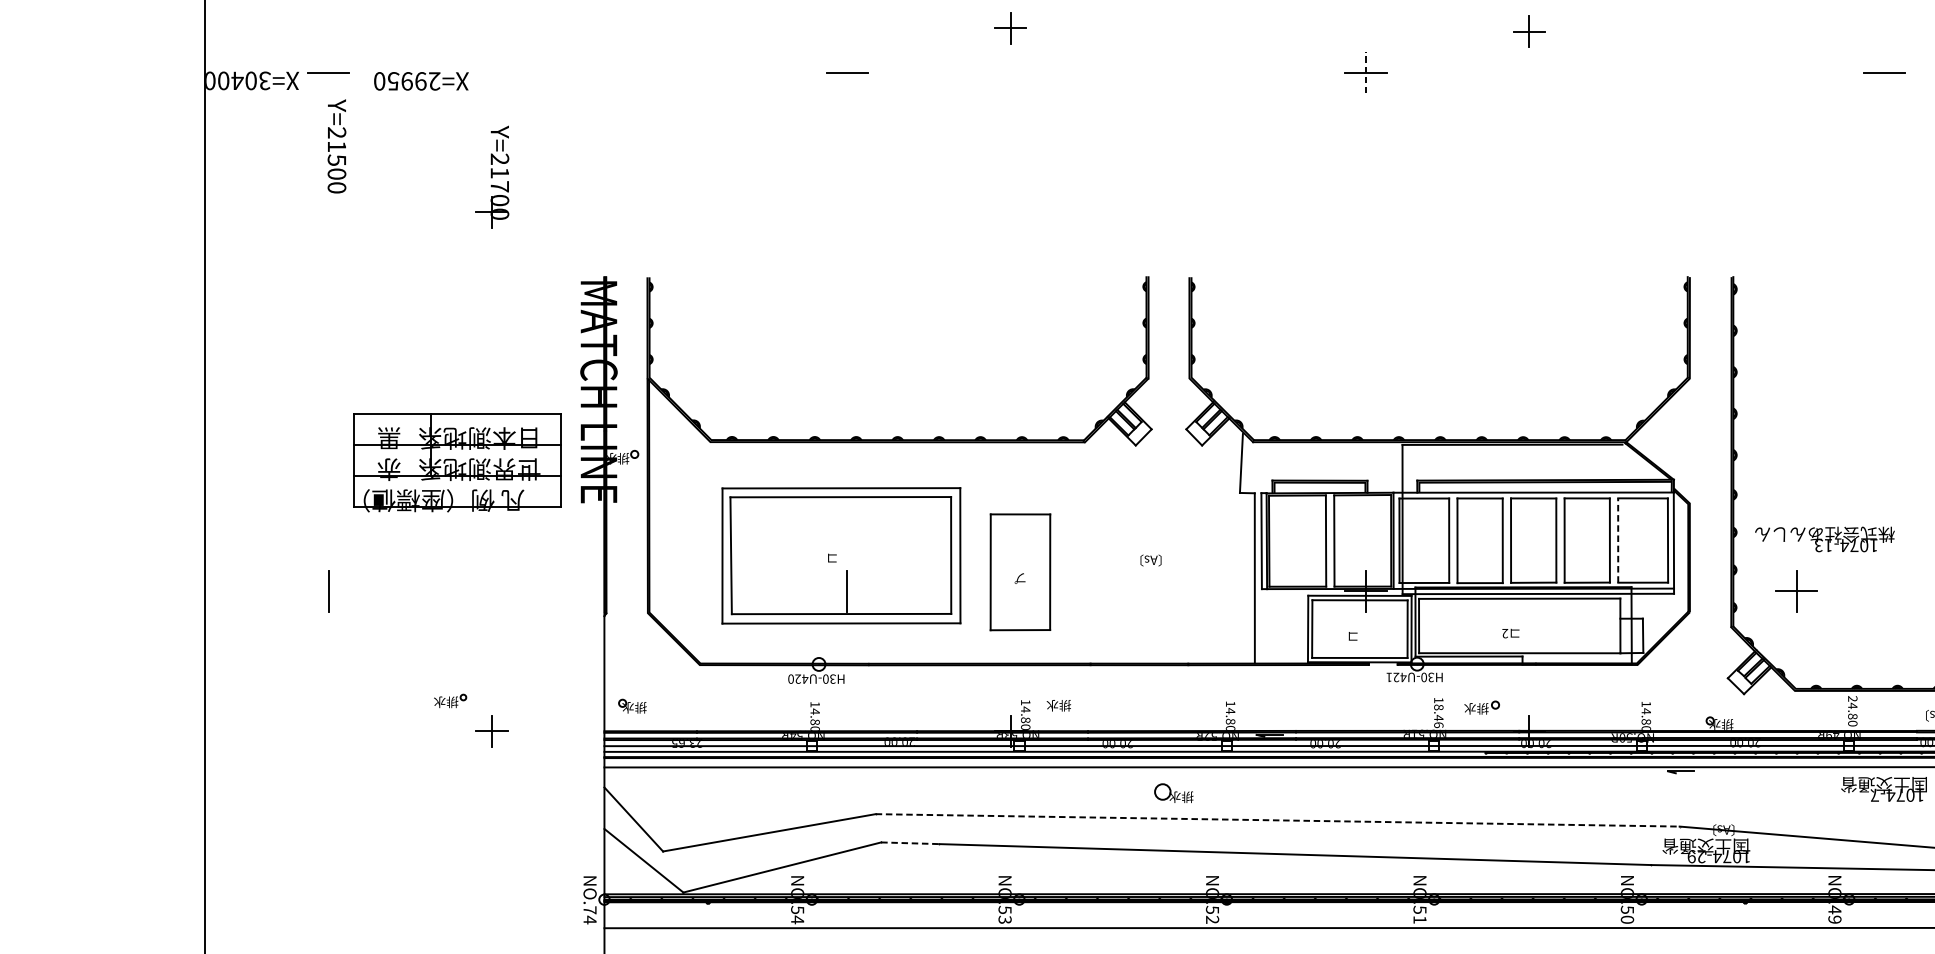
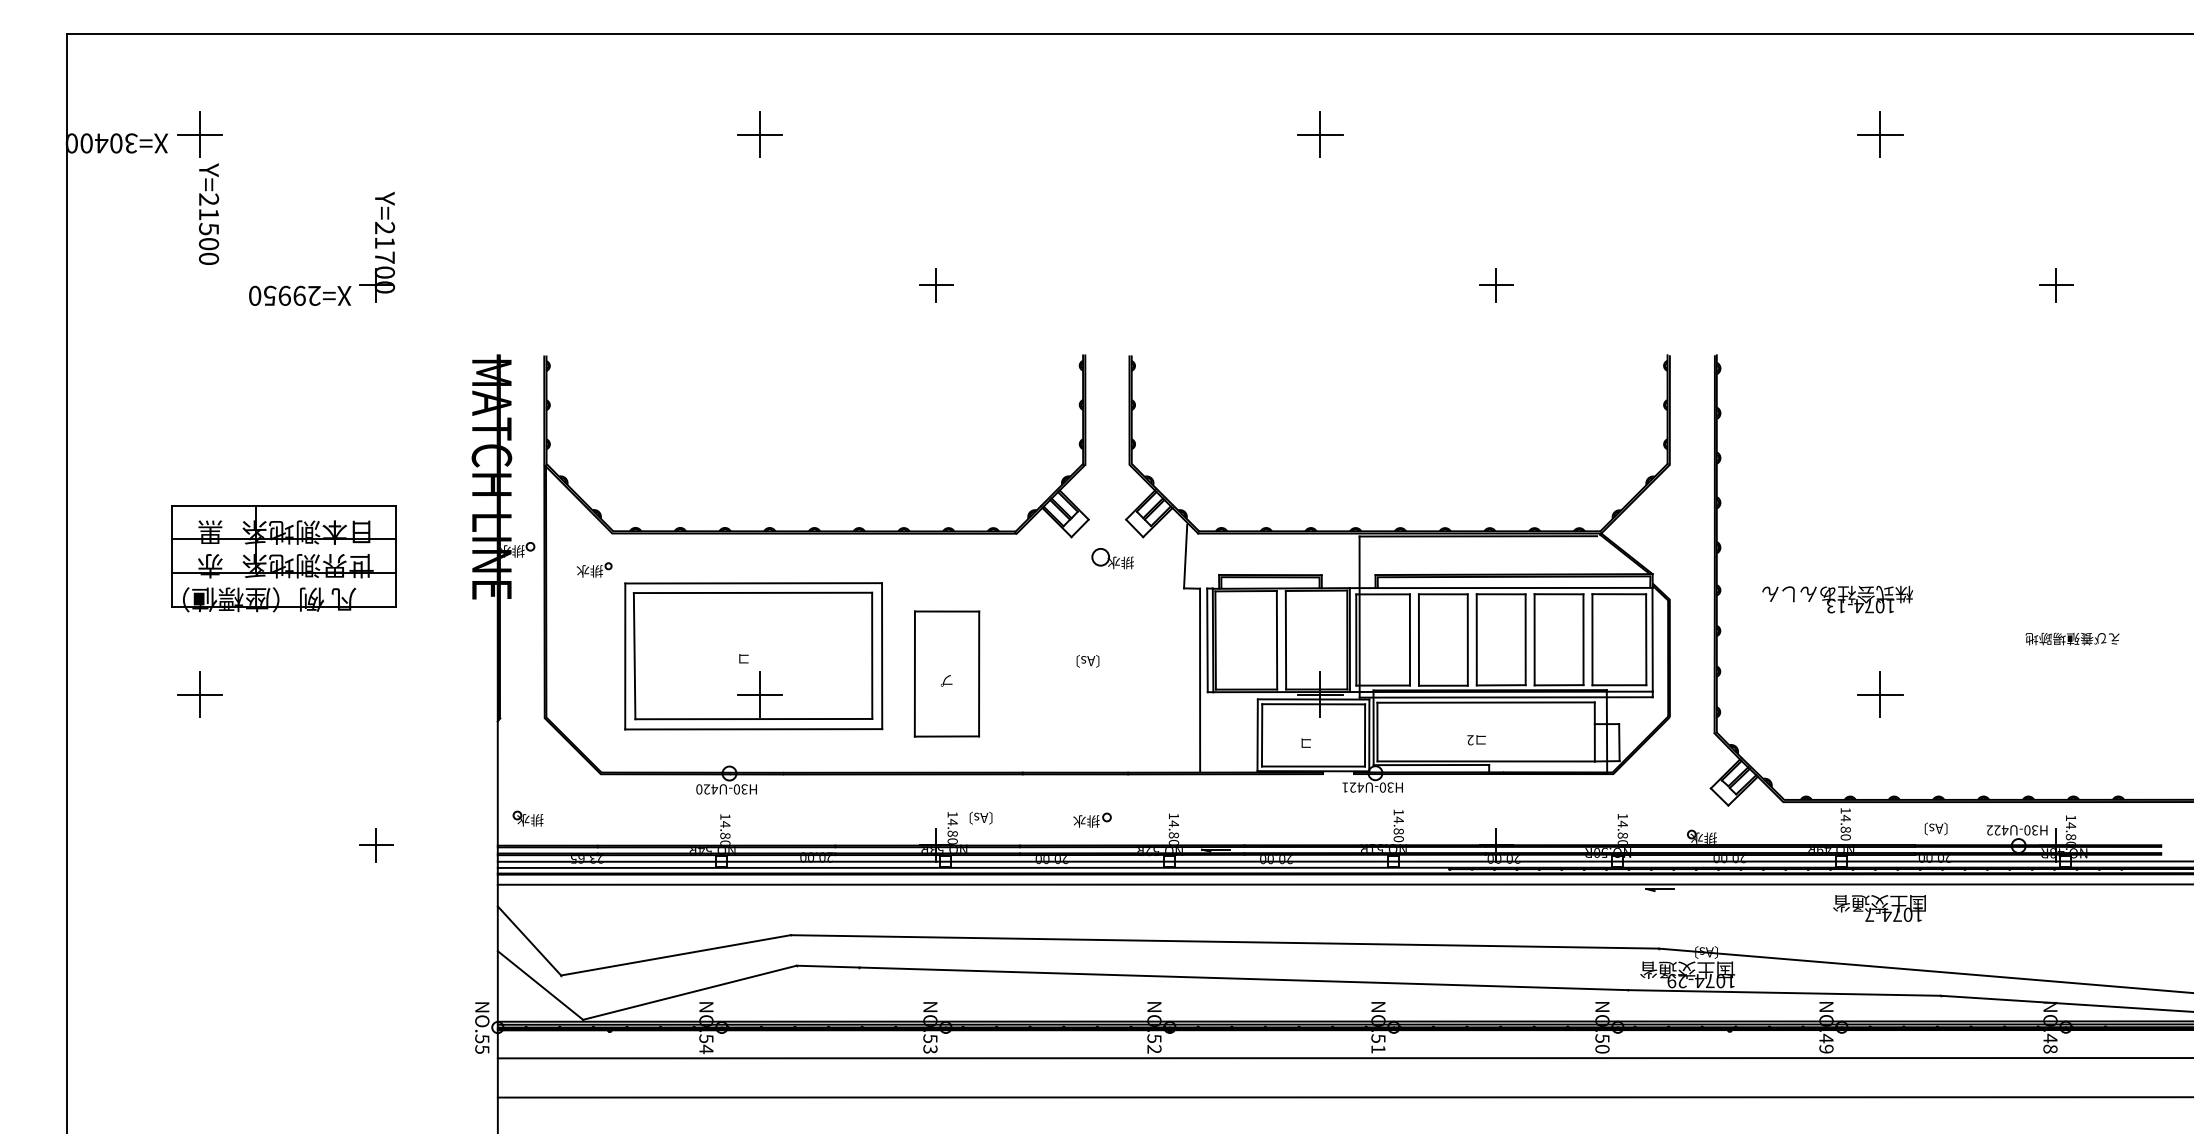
part: (1010, 28) -> (936, 285), moved
part: (1529, 31) -> (1496, 285), moved
line: (329, 72) -> (200, 134), added
line: (847, 72) -> (760, 134), added
line: (1366, 72) -> (1320, 134), dashed -> solid
line: (1884, 72) -> (1880, 134), added
text: (421, 80) -> (300, 295), moved
part: (456, 462) -> (283, 558), moved
text: (1824, 539) -> (1837, 599), moved
line: (1618, 540) -> (1592, 639), dashed -> solid
line: (328, 591) -> (199, 694), added
line: (846, 591) -> (759, 694), added
part: (1796, 591) -> (1880, 694), moved
text: (1852, 698) -> (1845, 810), 24.80 -> 14.80
part: (450, 700) -> (594, 569), moved
text: (1056, 705) -> (985, 817), 排水 -> 〔As〕
part: (1482, 707) -> (1092, 819), moved
text: (1438, 716) -> (1398, 829), 18.46 -> 14.80
part: (1173, 793) -> (1112, 558), moved
line: (1278, 819) -> (1225, 941), dashed -> solid
line: (910, 843) -> (828, 966), dashed -> solid
text: (590, 915) -> (482, 1044), NO.74 -> NO.55

